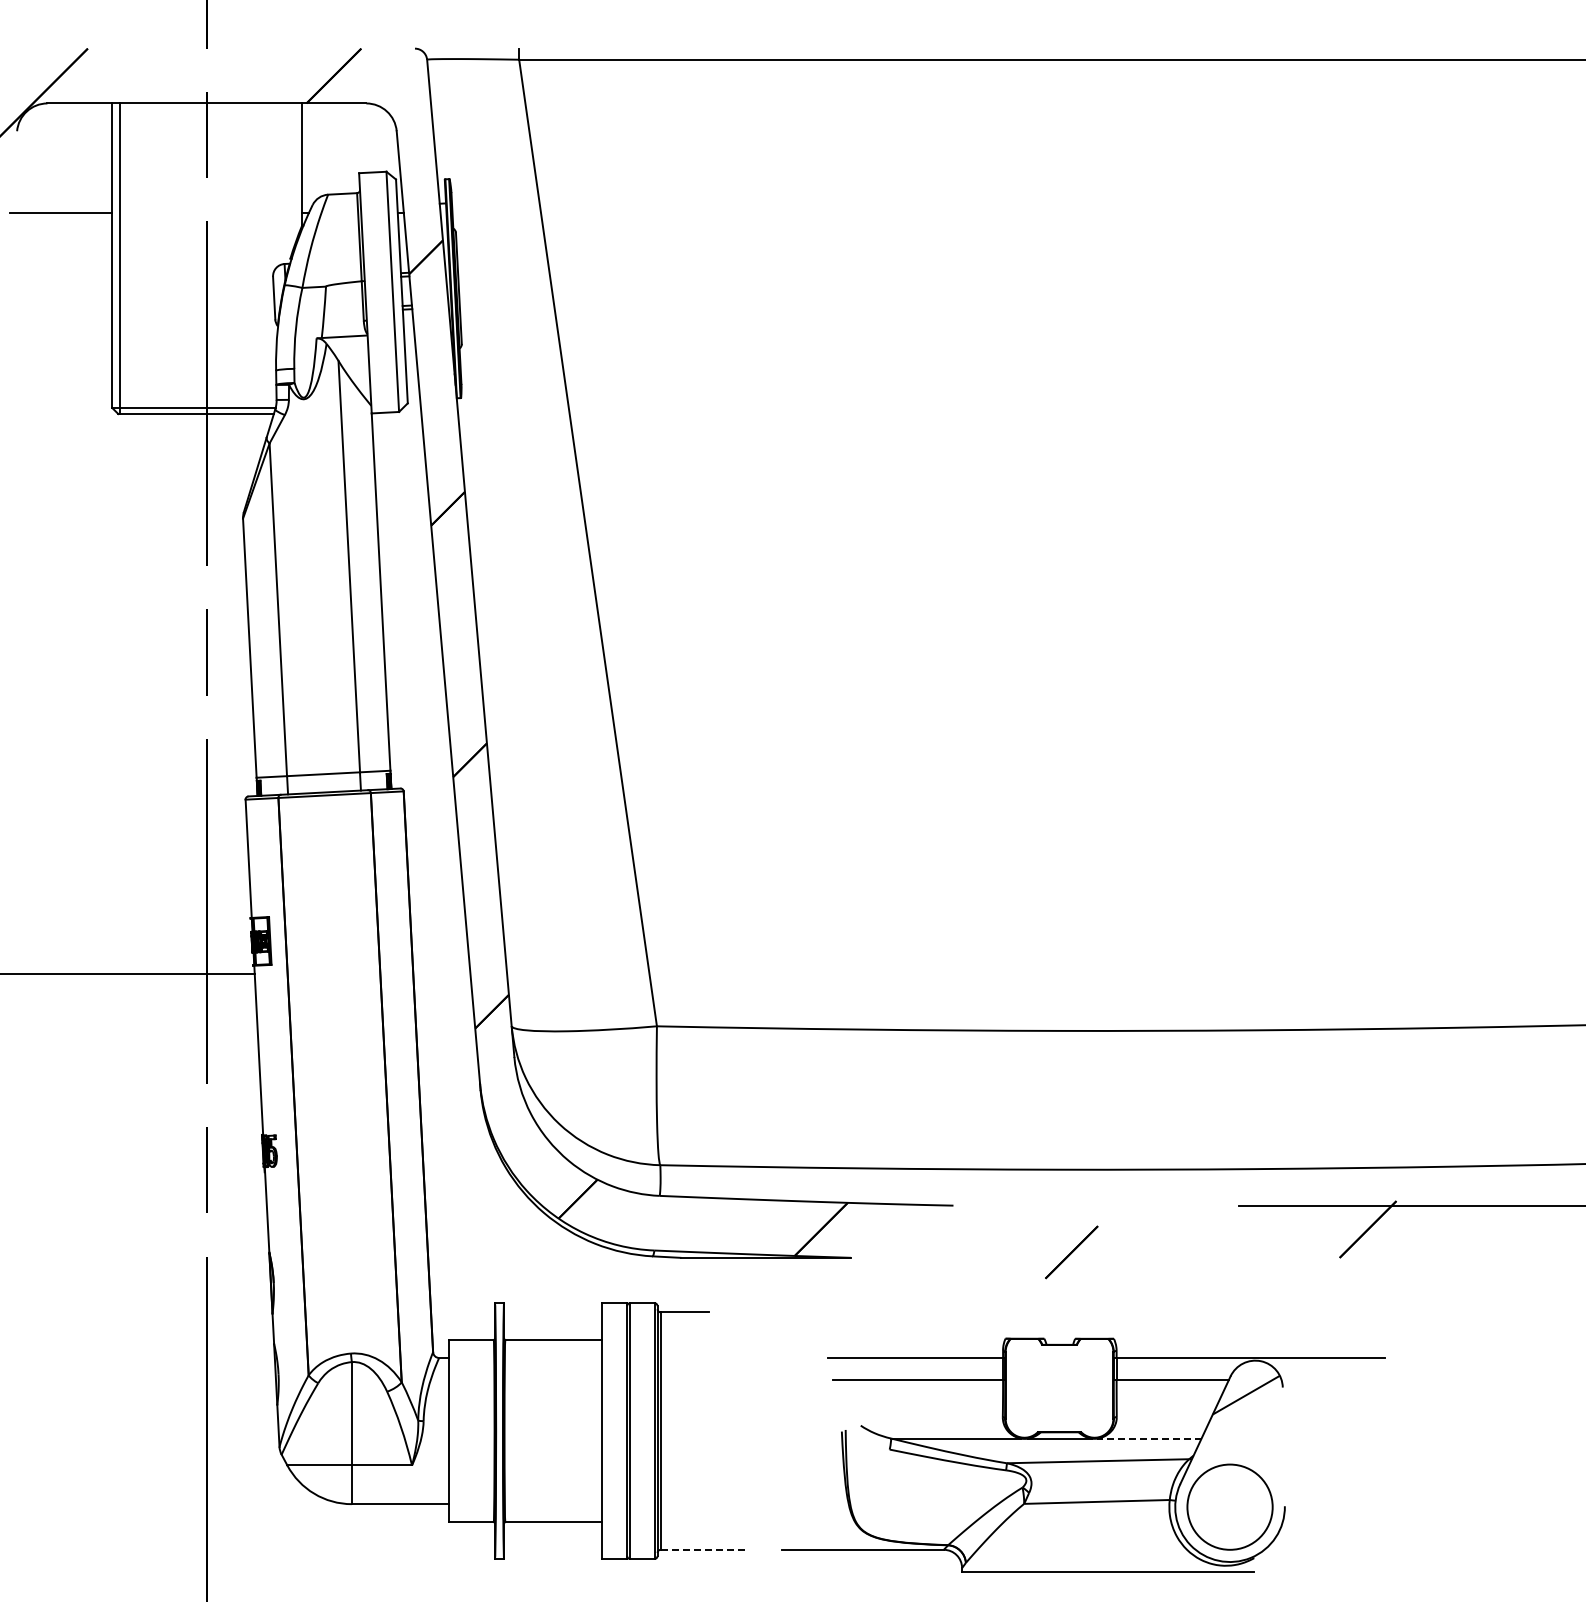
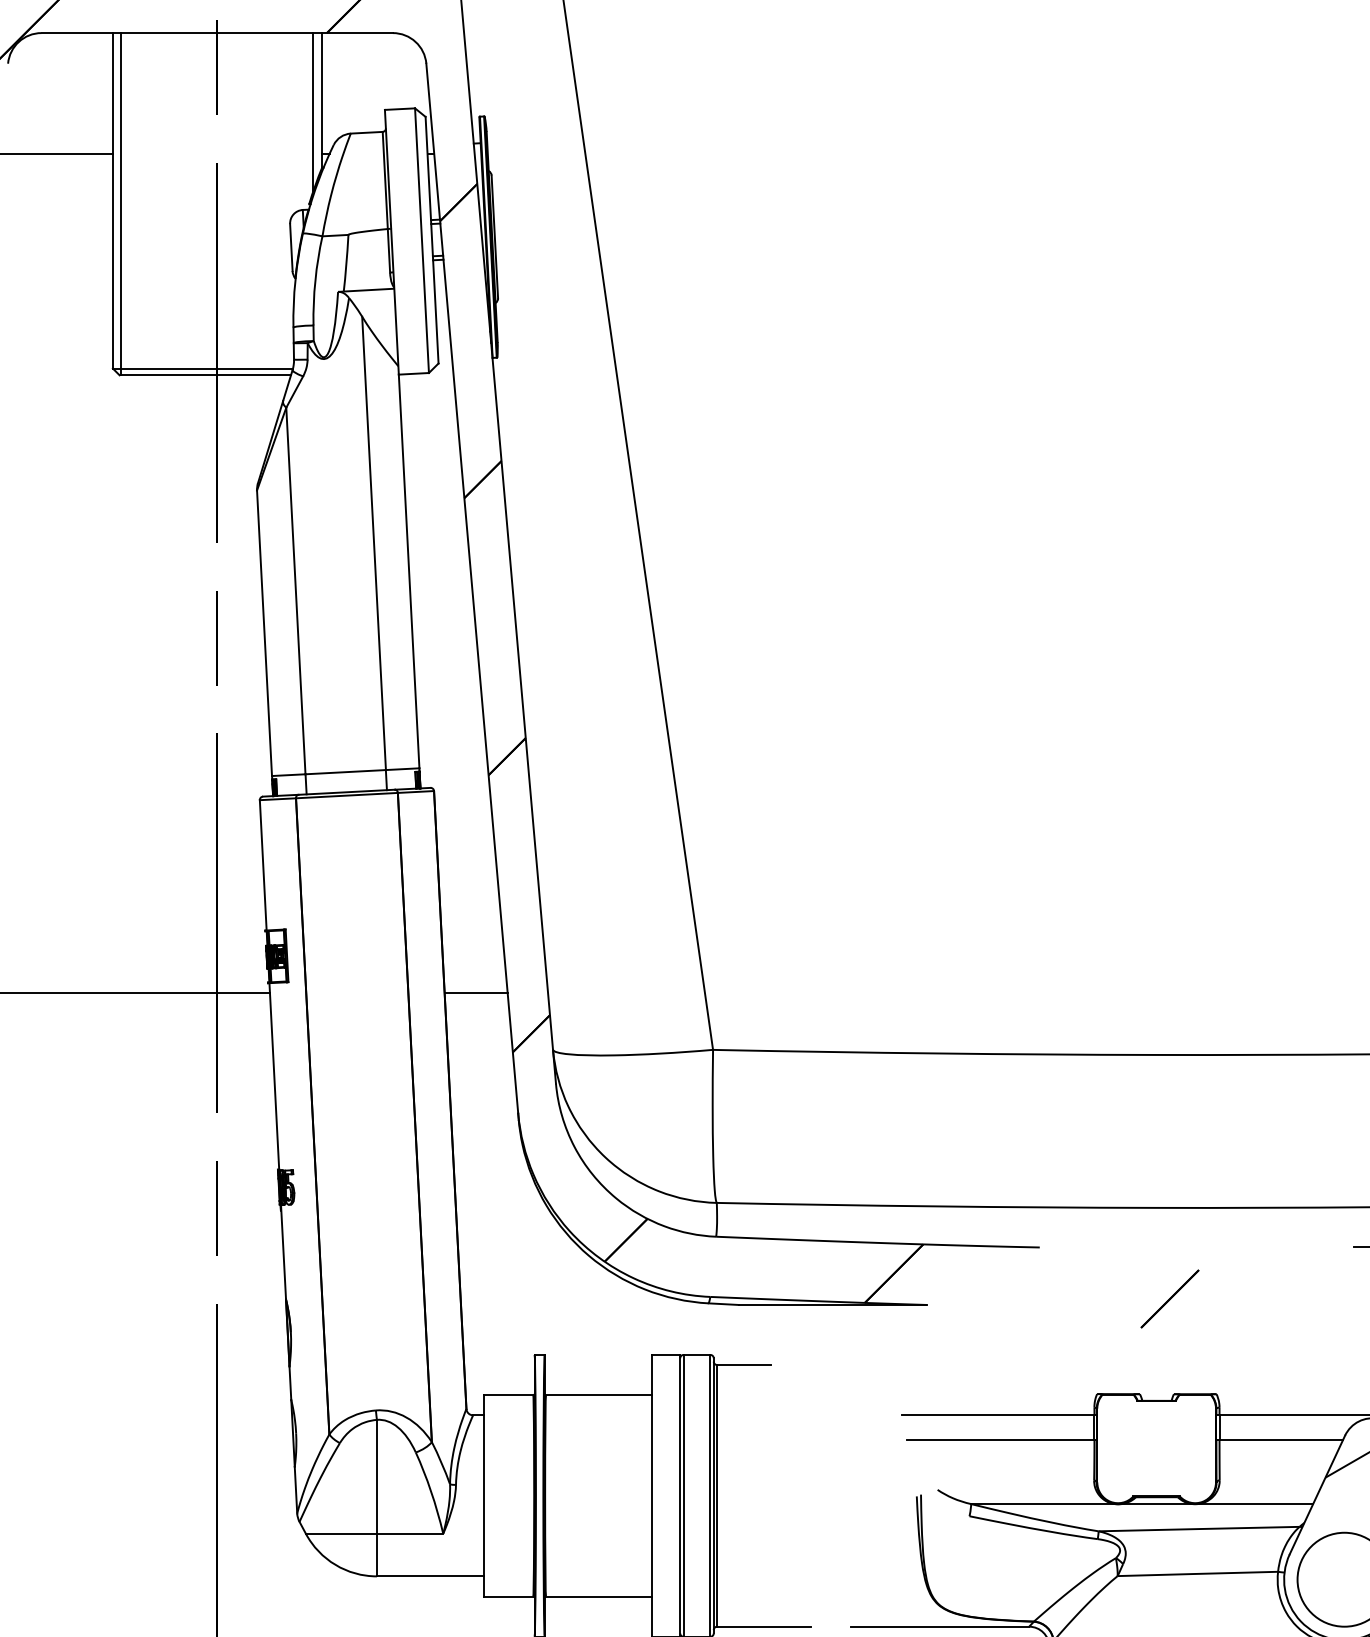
line: (294, 174) -> (313, 111), added
line: (441, 974) -> (475, 992), added
line: (1148, 1438) -> (1254, 1504), dashed -> solid
line: (703, 1549) -> (764, 1626), dashed -> solid

